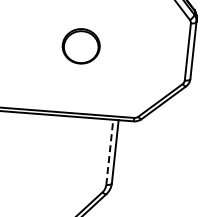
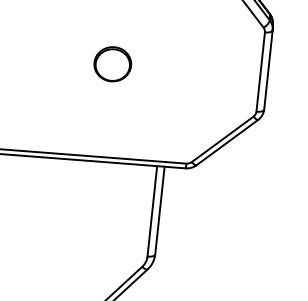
part: (81, 46) -> (113, 64), size x0.71
line: (109, 152) -> (151, 211), dashed -> solid

